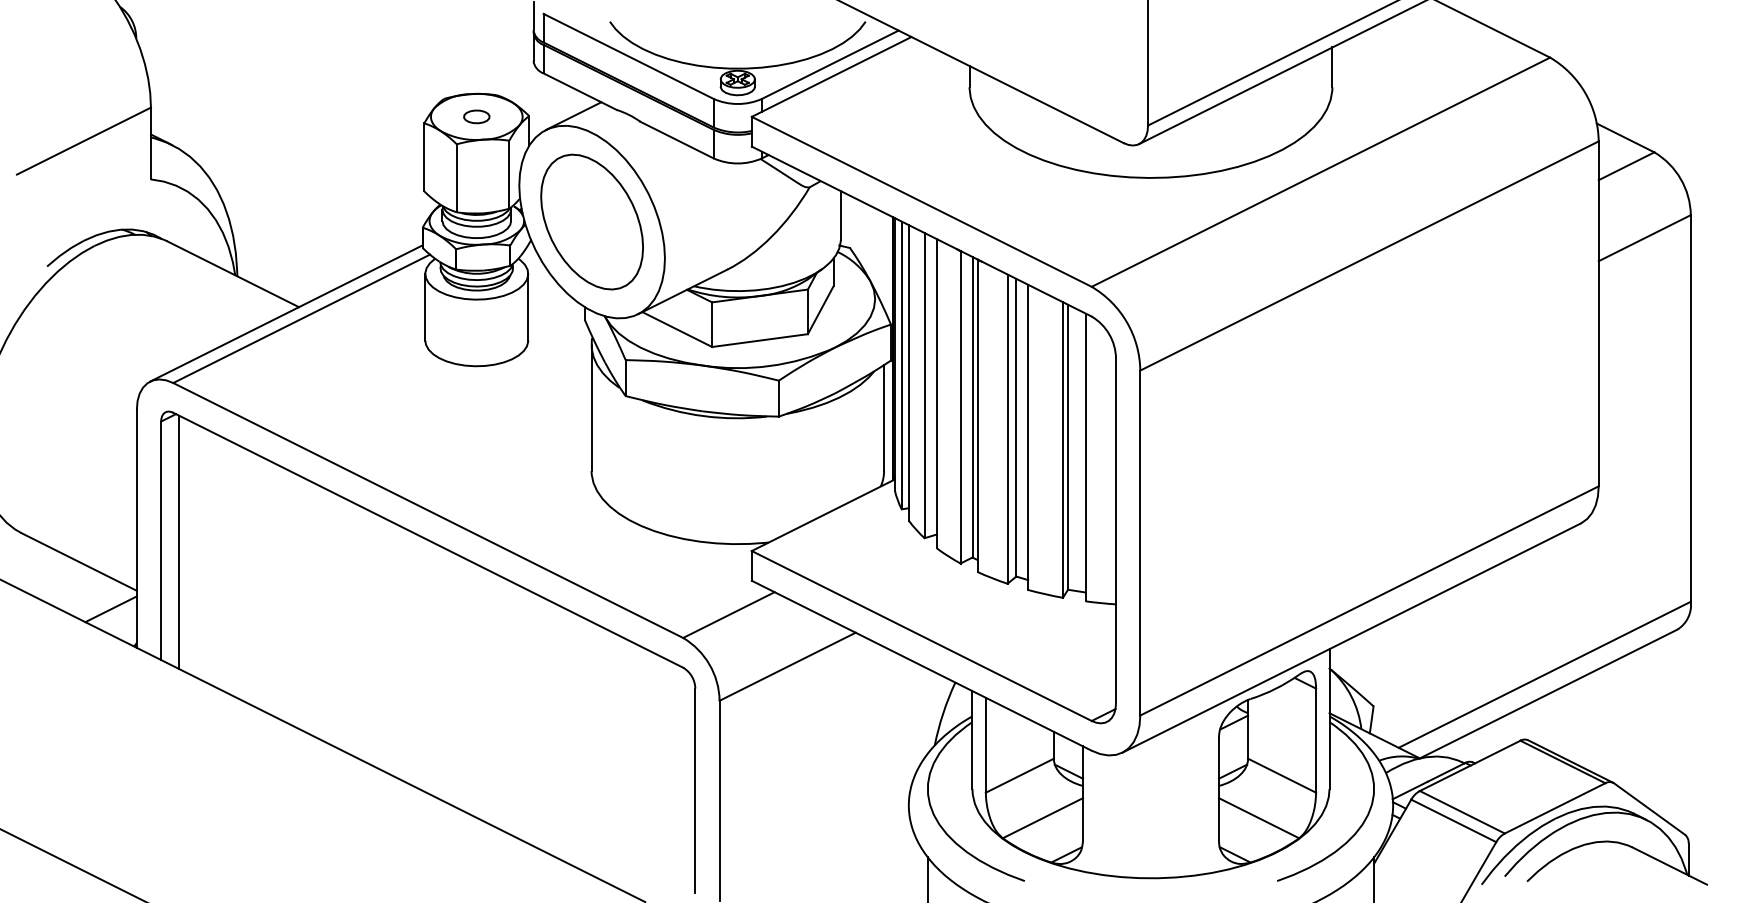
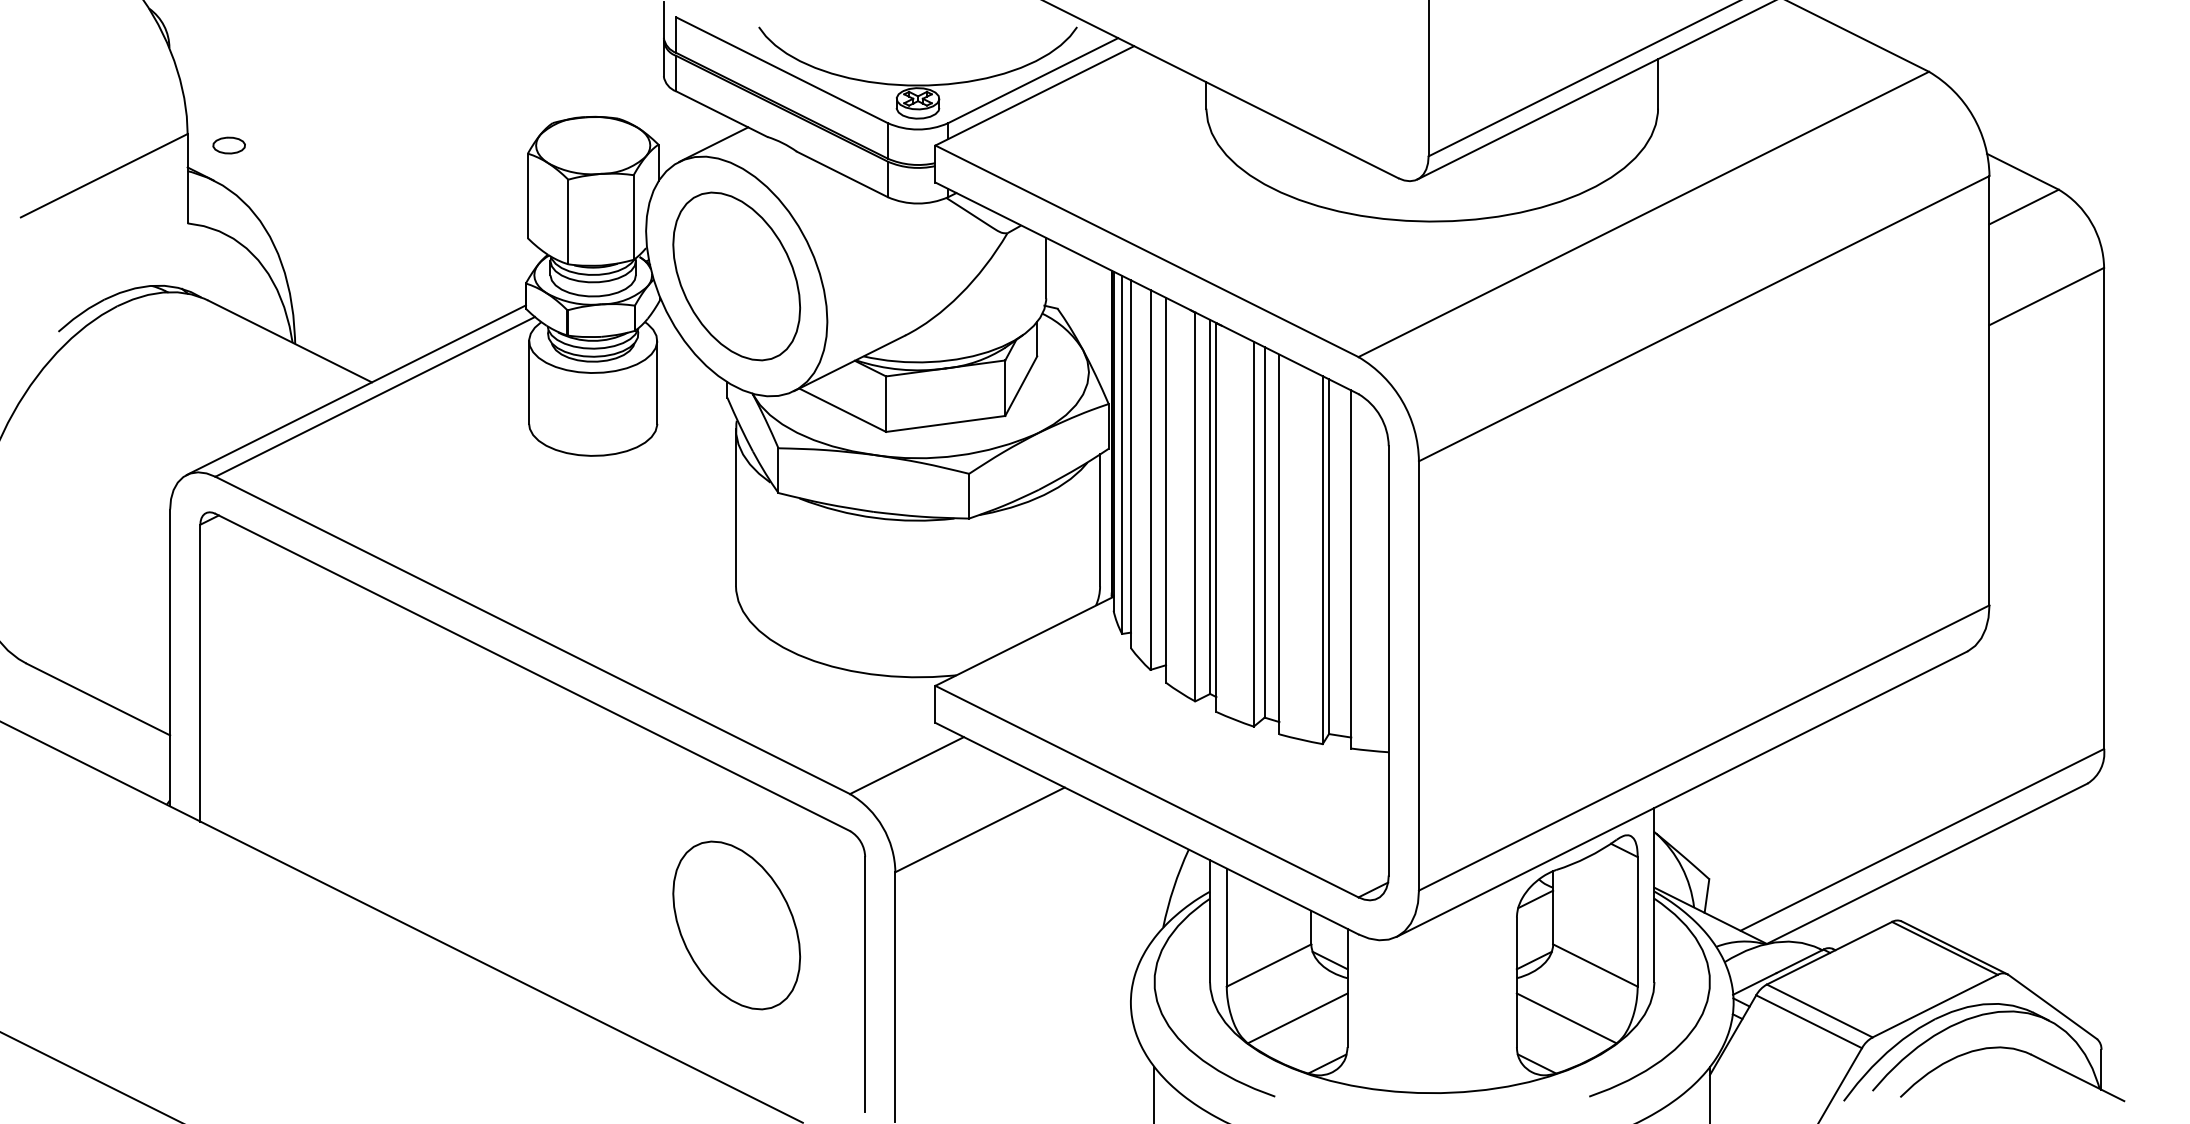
part: (476, 116) -> (228, 145), moved
line: (179, 541) -> (223, 674), removed
line: (111, 609) -> (138, 758), removed
part: (591, 743) -> (736, 925), added

